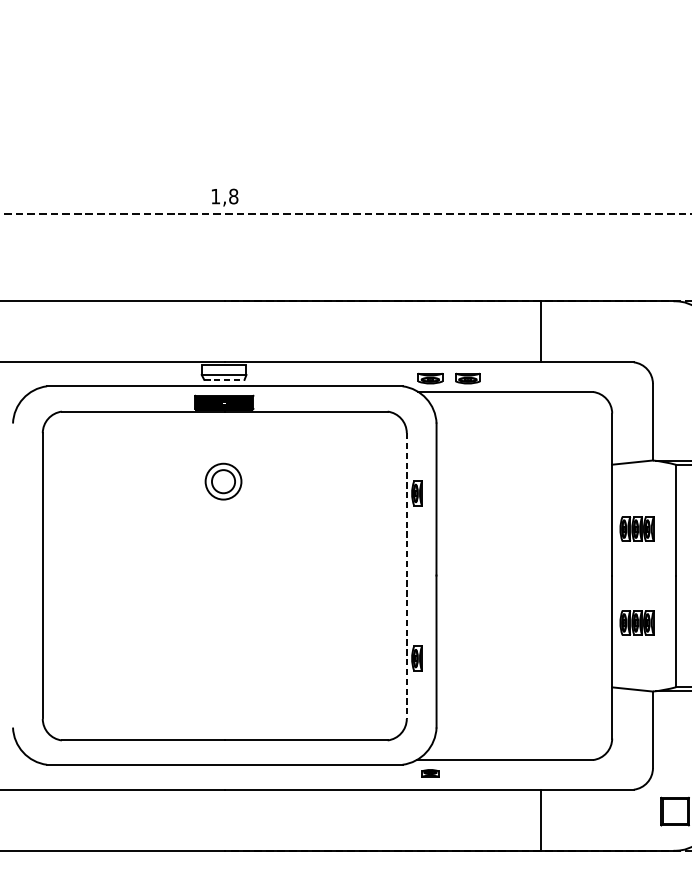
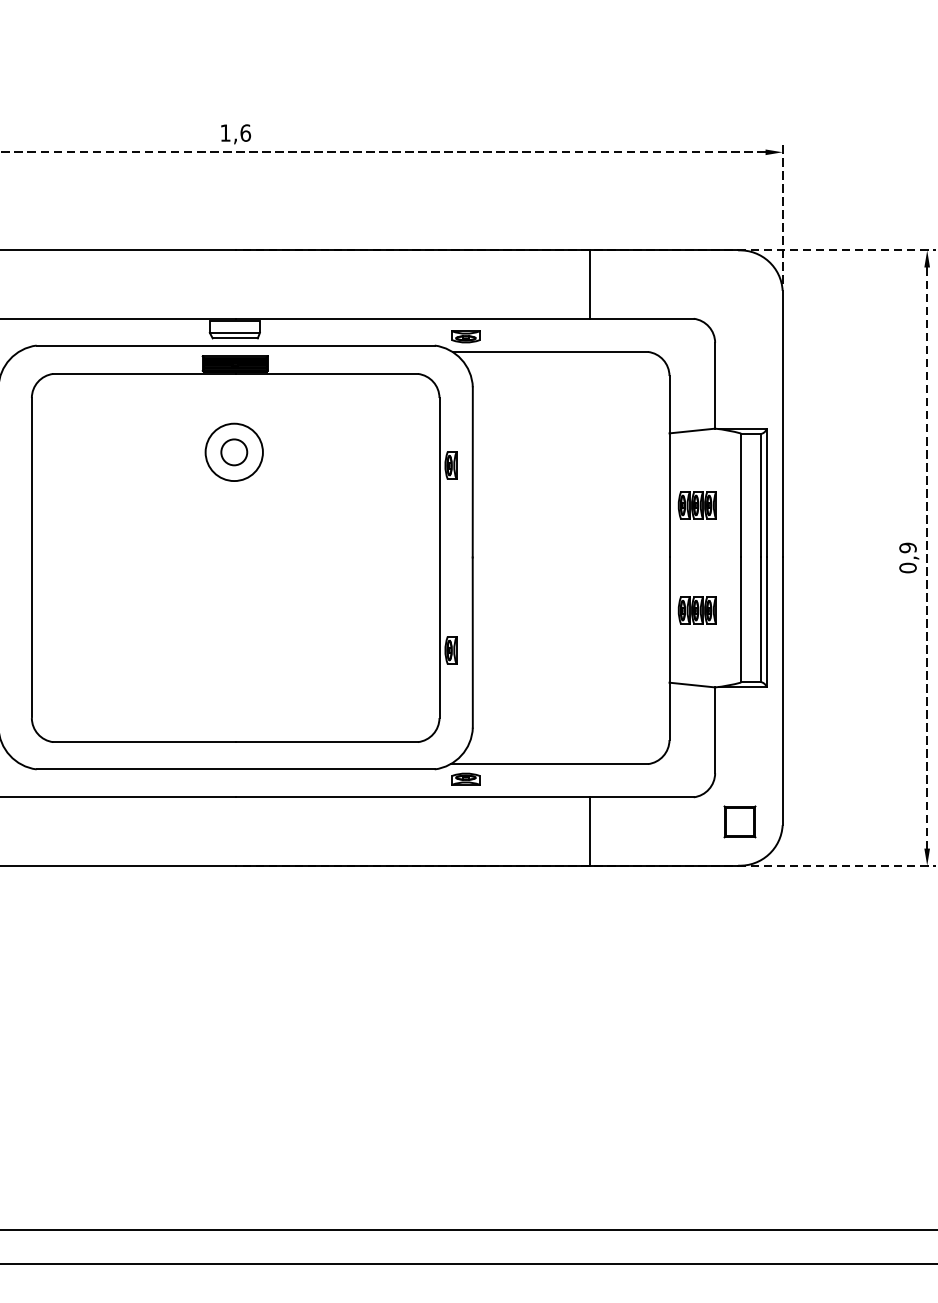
text: (233, 196) -> (245, 132), 1,8 -> 1,6
part: (467, 378) -> (507, 336), removed
line: (224, 379) -> (235, 338), dashed -> solid
circle: (222, 481) -> (233, 452), size x1.43
line: (406, 576) -> (439, 558), dashed -> solid
part: (430, 772) -> (465, 778), size x1.43

